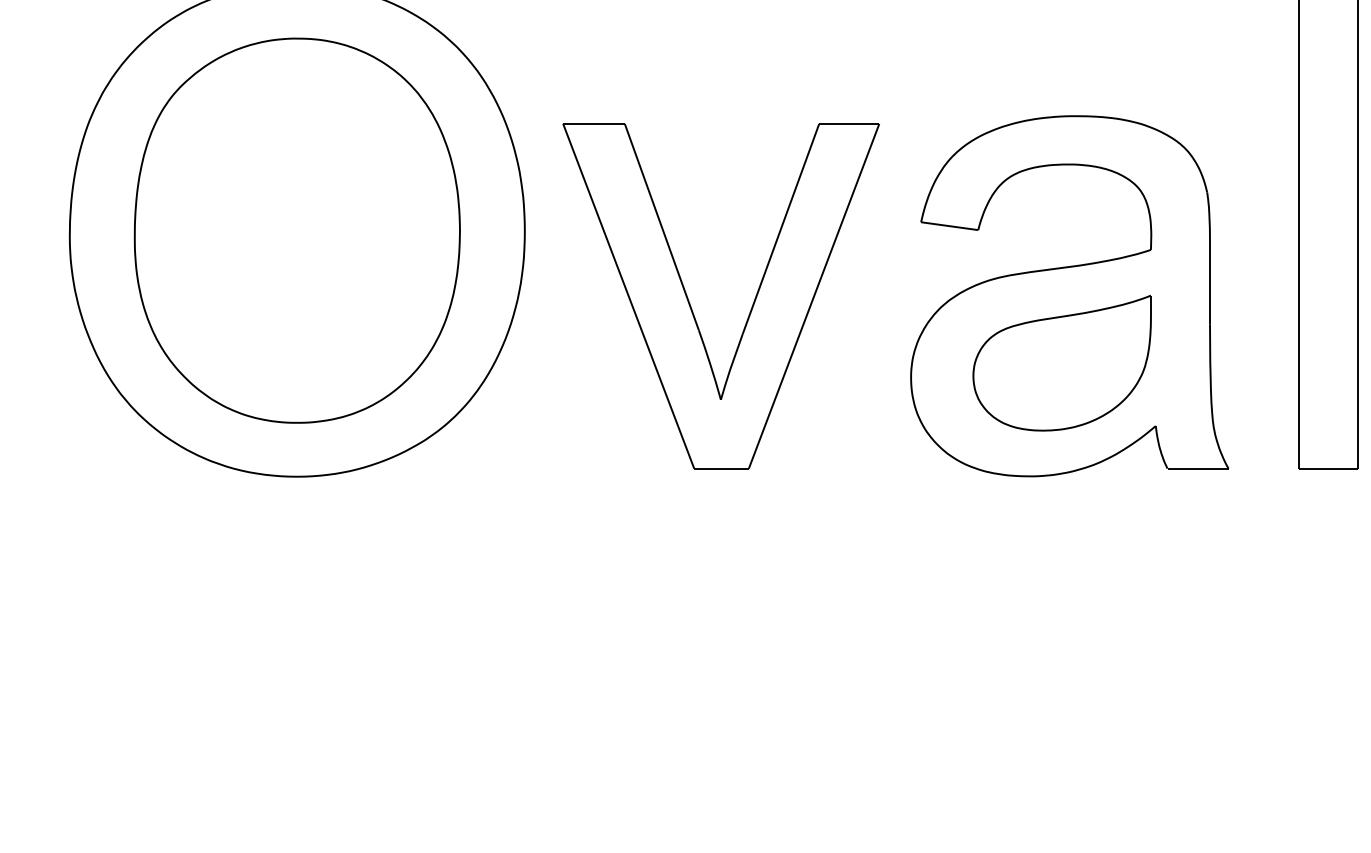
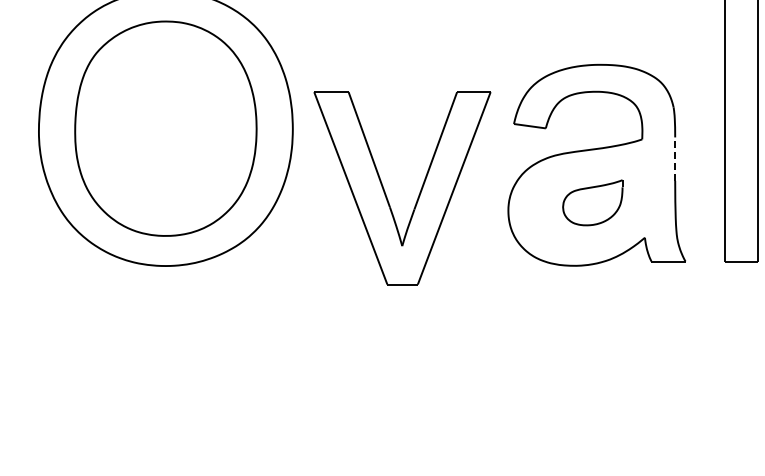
line: (1210, 285) -> (675, 159), solid -> dashed
part: (692, 307) -> (386, 194), moved
part: (1061, 362) -> (592, 202), size x0.6

